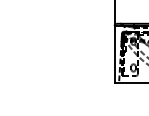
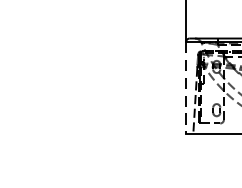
line: (114, 54) -> (185, 88), solid -> dashed

